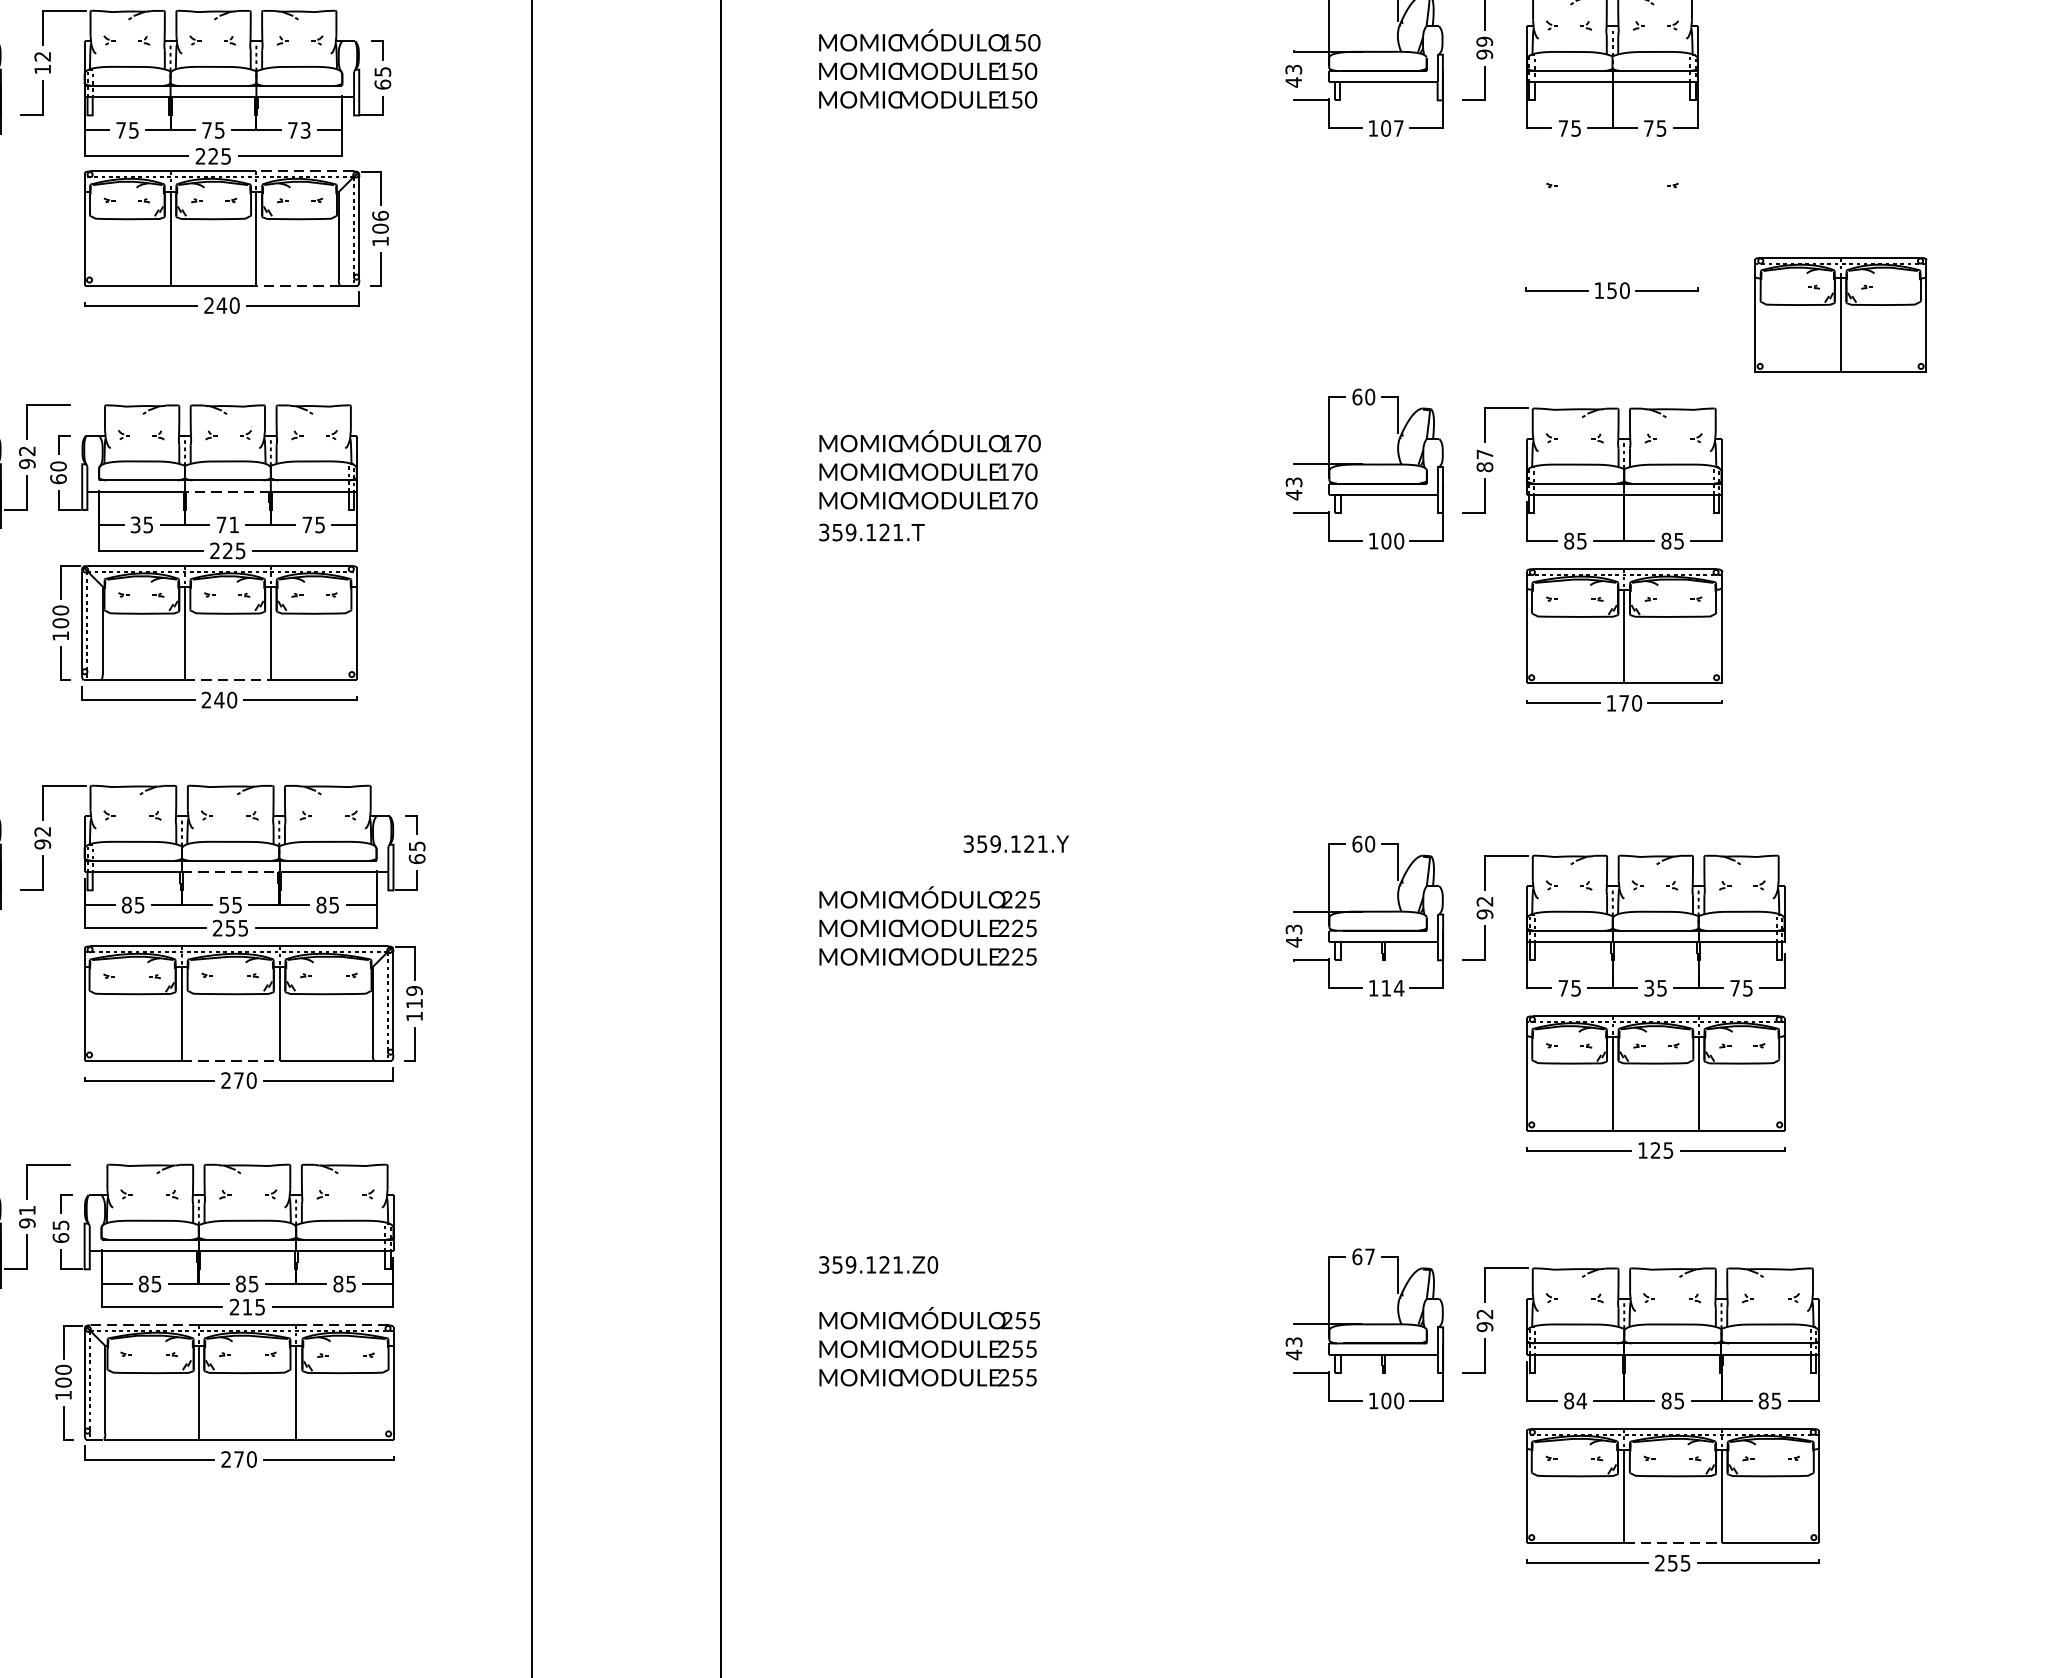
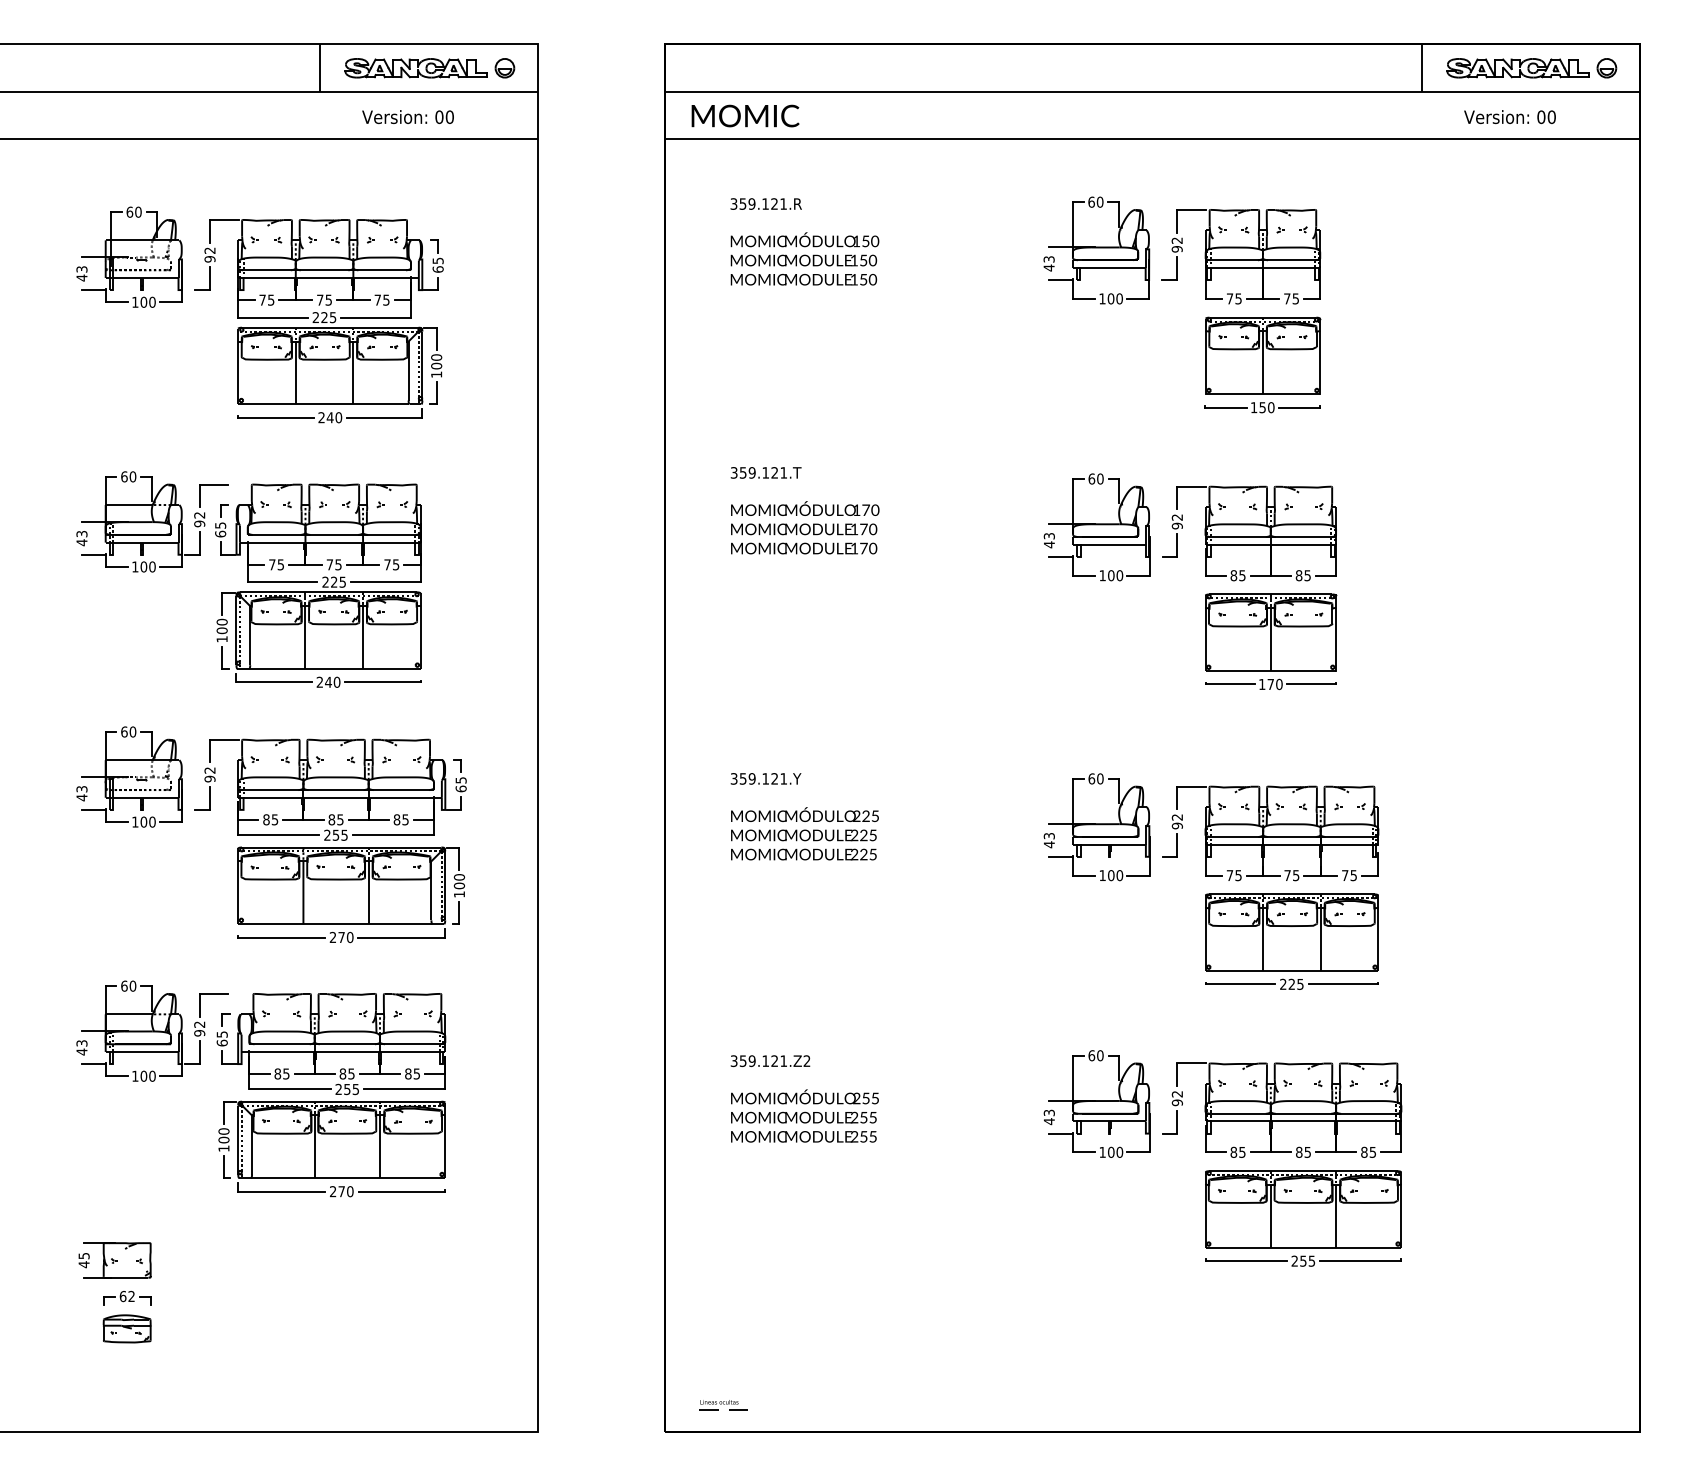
text: (1483, 41) -> (1176, 240), 99 -> 92
text: (41, 69) -> (209, 259), 12 -> 92
text: (305, 127) -> (386, 298), 73 -> 75
text: (1398, 127) -> (1119, 298), 107 -> 100
line: (304, 171) -> (385, 327), dashed -> solid
text: (380, 215) -> (436, 357), 106 -> 100
line: (296, 285) -> (380, 404), dashed -> solid
part: (1841, 314) -> (1263, 355), moved
text: (1483, 460) -> (1176, 521), 87 -> 92
text: (58, 466) -> (220, 525), 60 -> 65
line: (228, 491) -> (334, 542), dashed -> solid
text: (135, 524) -> (272, 564), 35 -> 75
text: (234, 524) -> (338, 564), 71 -> 75
text: (870, 531) -> (765, 472), moved
line: (228, 681) -> (334, 669), dashed -> solid
text: (1015, 843) -> (765, 778), moved
line: (231, 871) -> (336, 797), dashed -> solid
text: (223, 904) -> (331, 819), 55 -> 85
text: (1392, 988) -> (1115, 875), 114 -> 100
text: (1649, 988) -> (1287, 875), 35 -> 75
text: (414, 997) -> (459, 881), 119 -> 100
line: (231, 1061) -> (336, 924), dashed -> solid
text: (1643, 1149) -> (1283, 983), 125 -> 225
text: (27, 1210) -> (199, 1024), 91 -> 92
text: (1370, 1256) -> (1100, 1055), 67 -> 60
text: (931, 1263) -> (806, 1060), 359.121.Z0 -> 359.121.Z2
text: (247, 1307) -> (347, 1089), 215 -> 255
line: (144, 1325) -> (278, 1101), dashed -> solid
line: (343, 1325) -> (411, 1101), dashed -> solid
text: (1580, 1401) -> (1241, 1152), 84 -> 85
line: (1672, 1542) -> (1303, 1247), dashed -> solid

